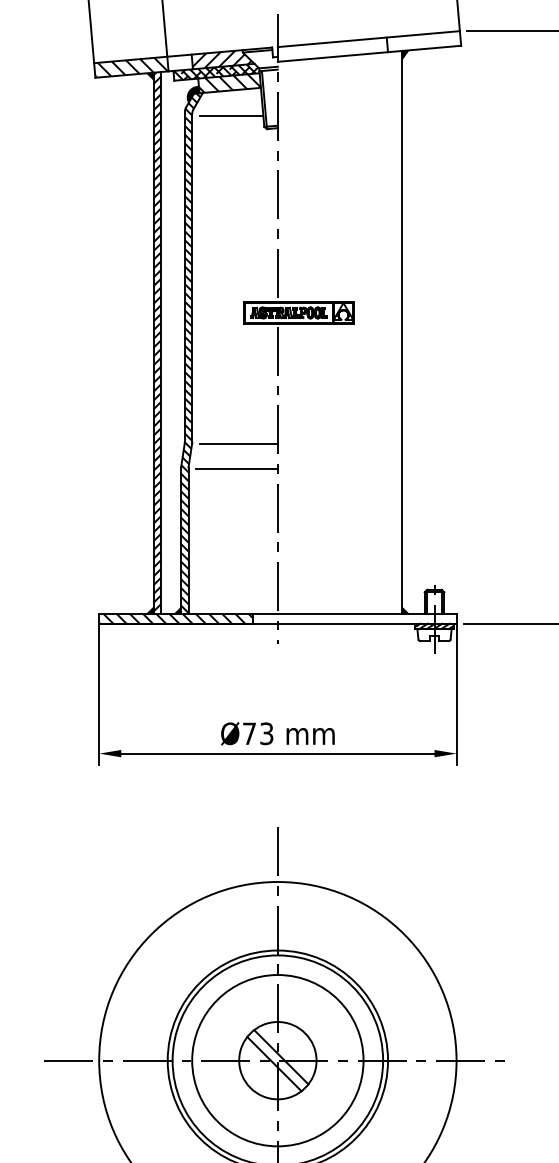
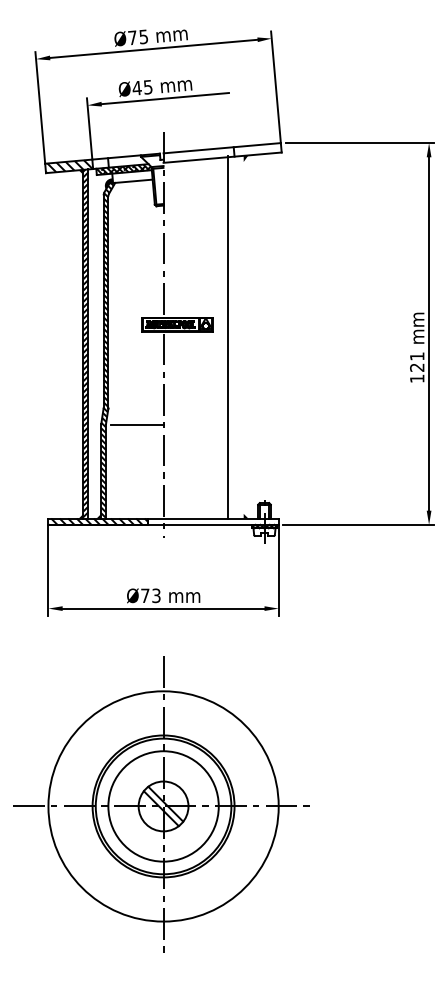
hatch: (221, 58) -> (127, 160), removed
hatch: (229, 82) -> (132, 176), removed
line: (231, 115) -> (133, 197), removed
line: (401, 331) -> (227, 336), moved
line: (238, 444) -> (138, 409), removed

